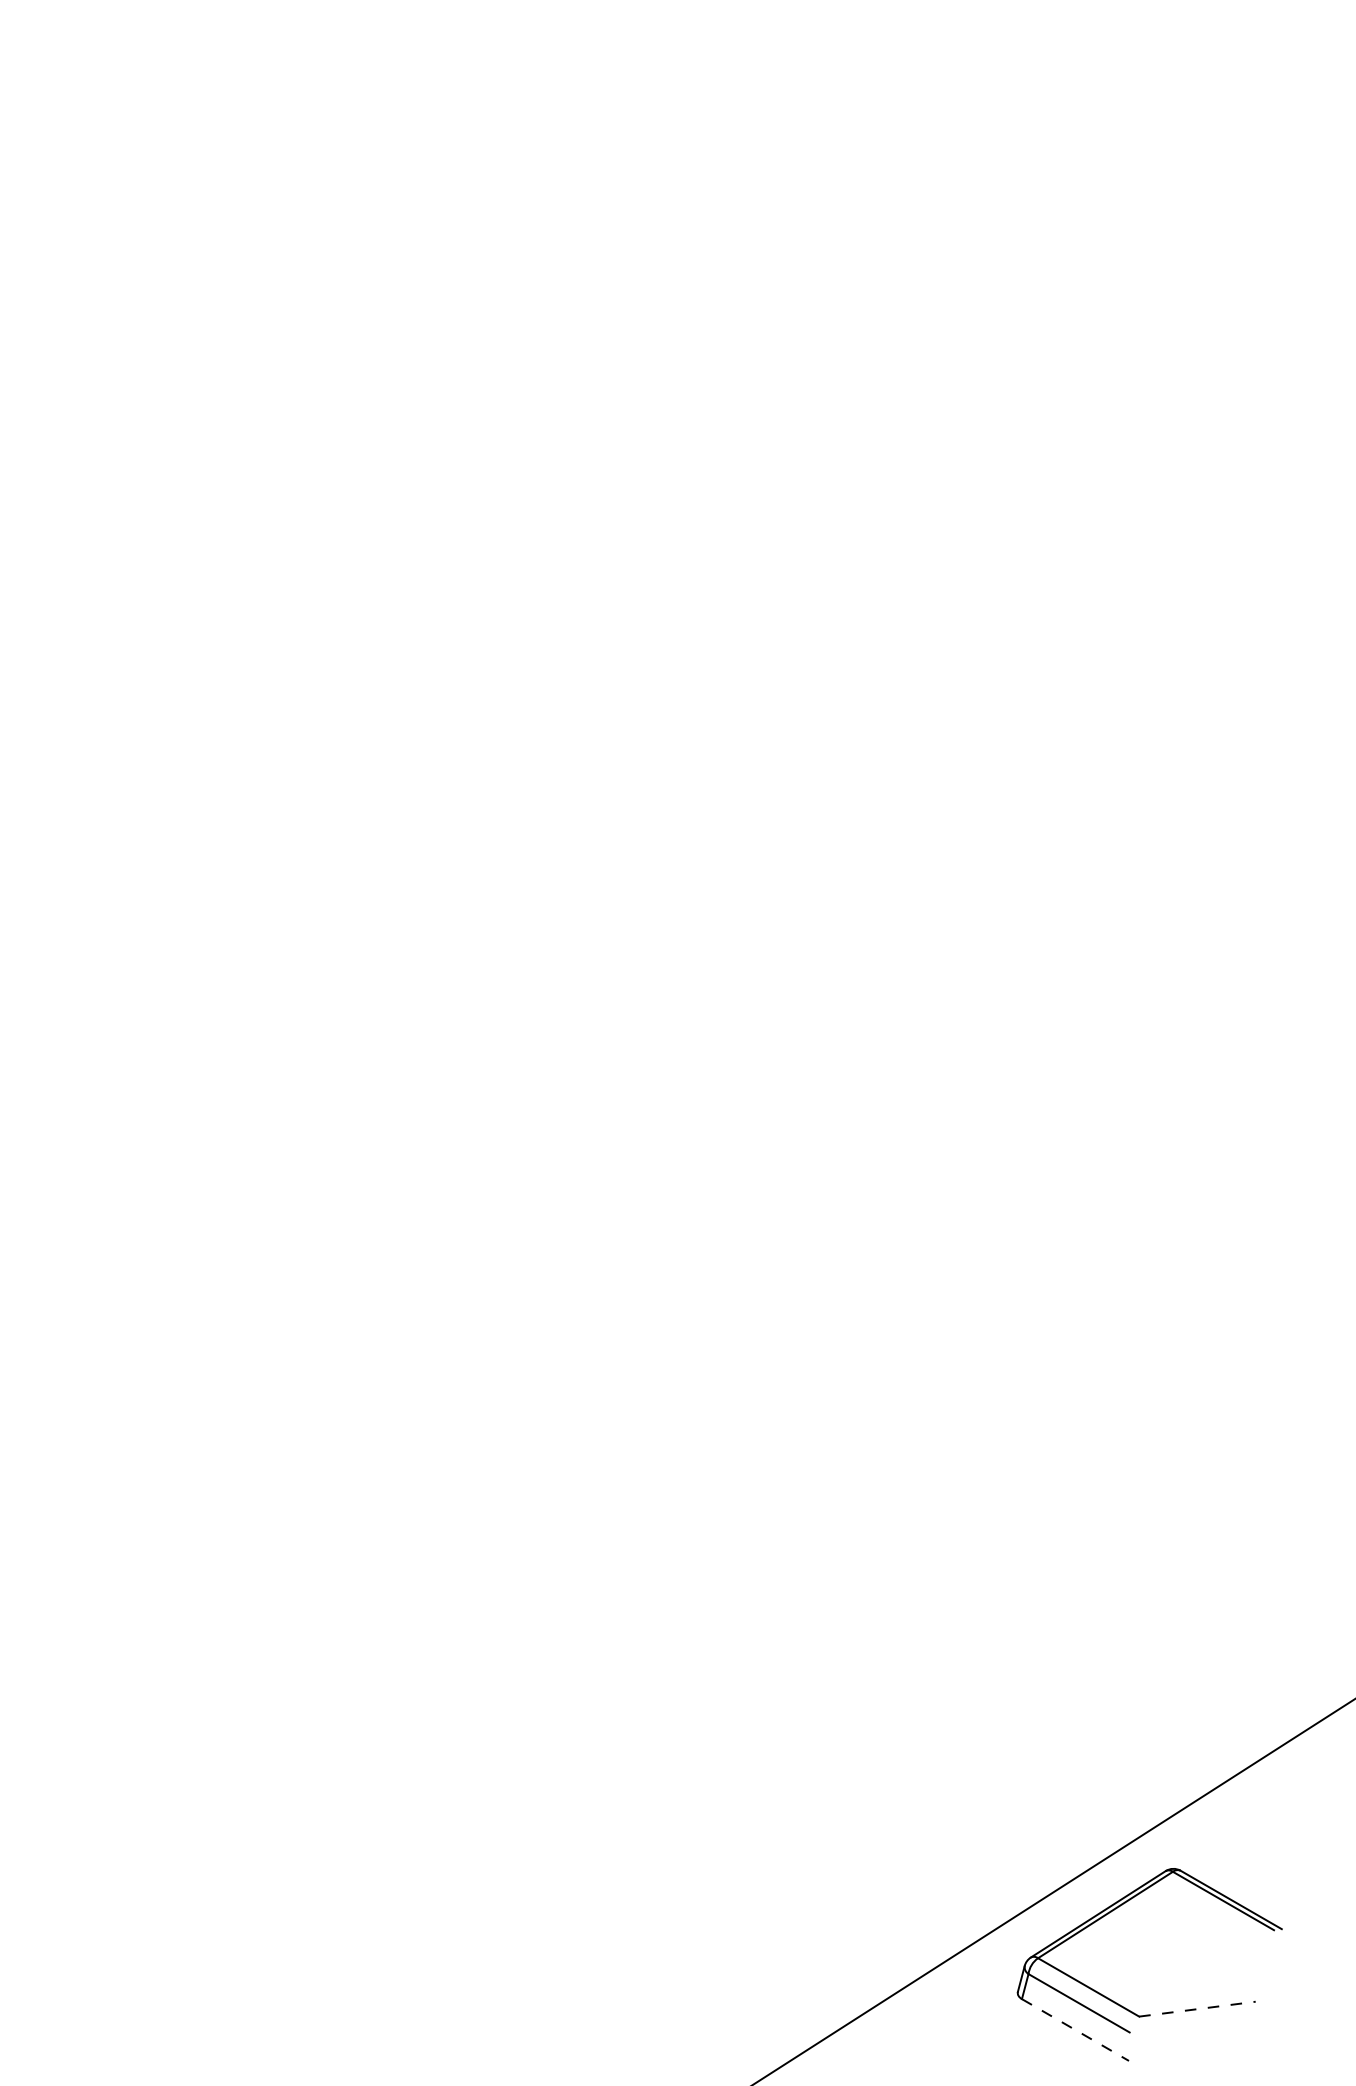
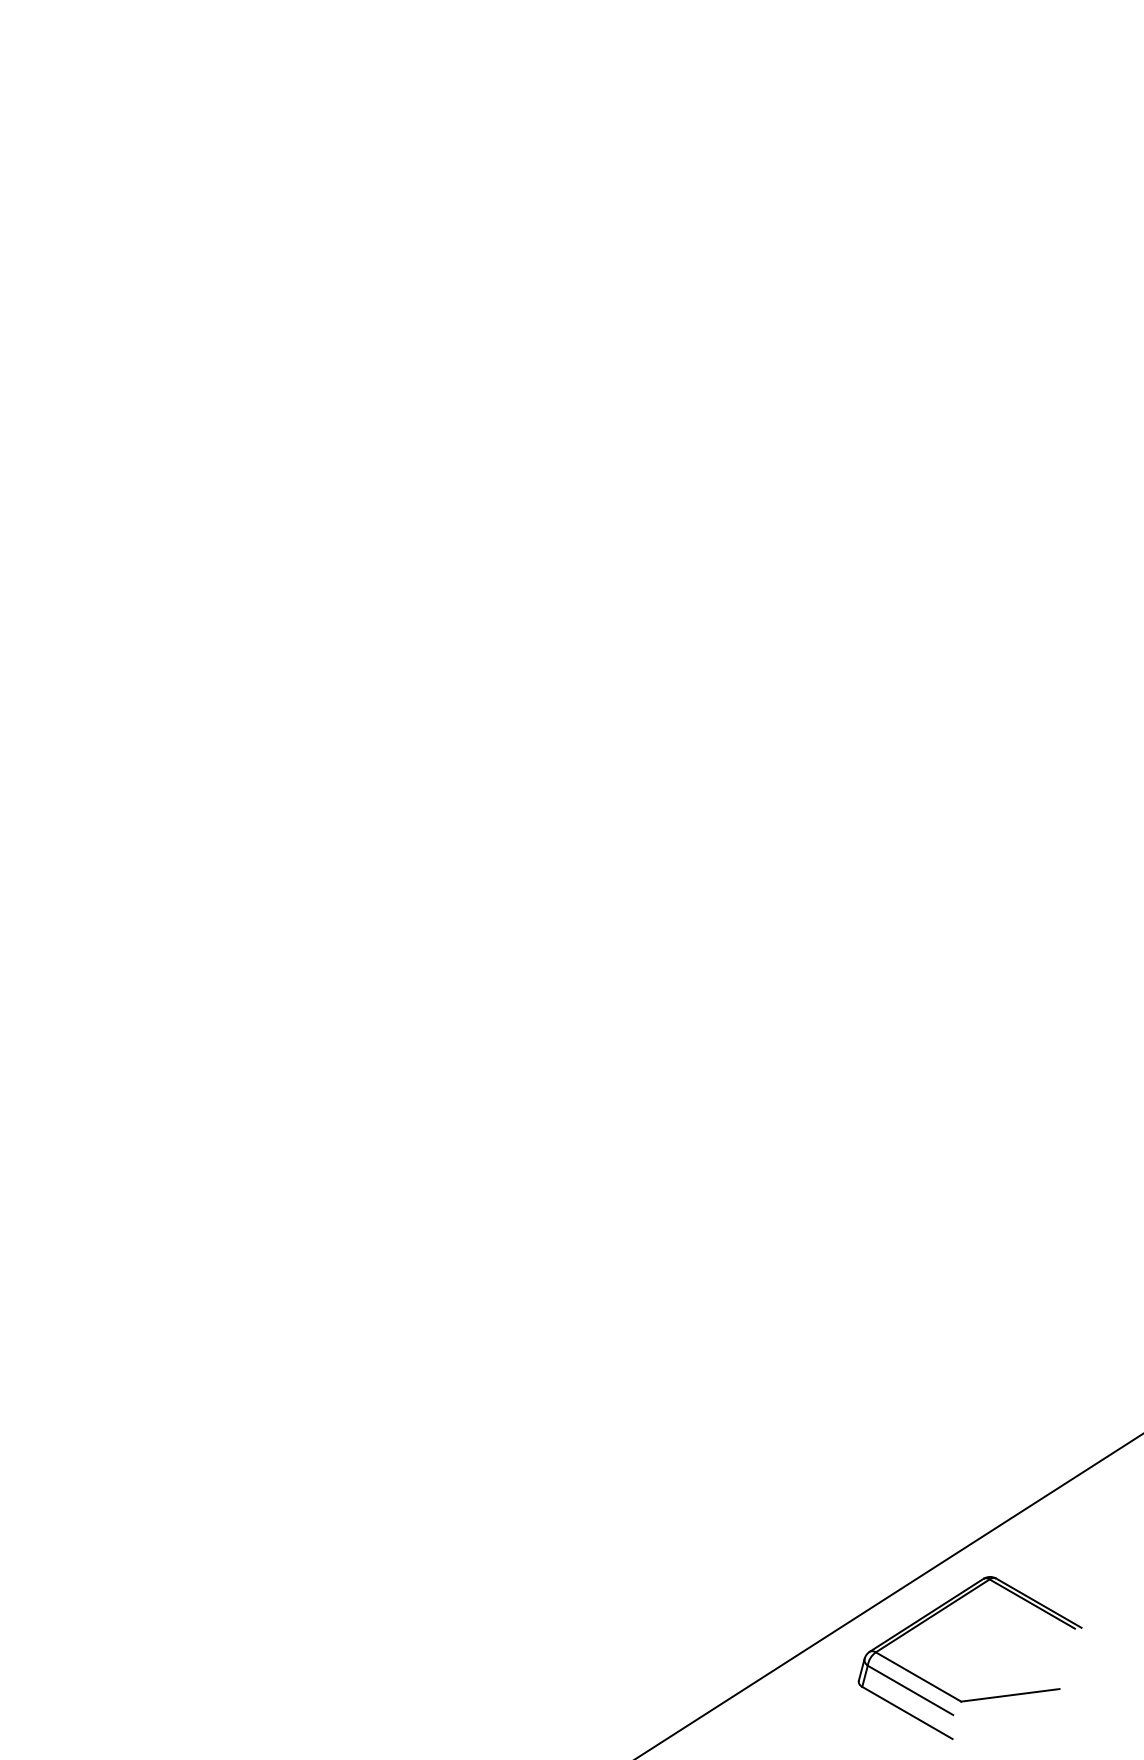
line: (1197, 2009) -> (1010, 1695), dashed -> solid
line: (1075, 2030) -> (907, 1713), dashed -> solid

